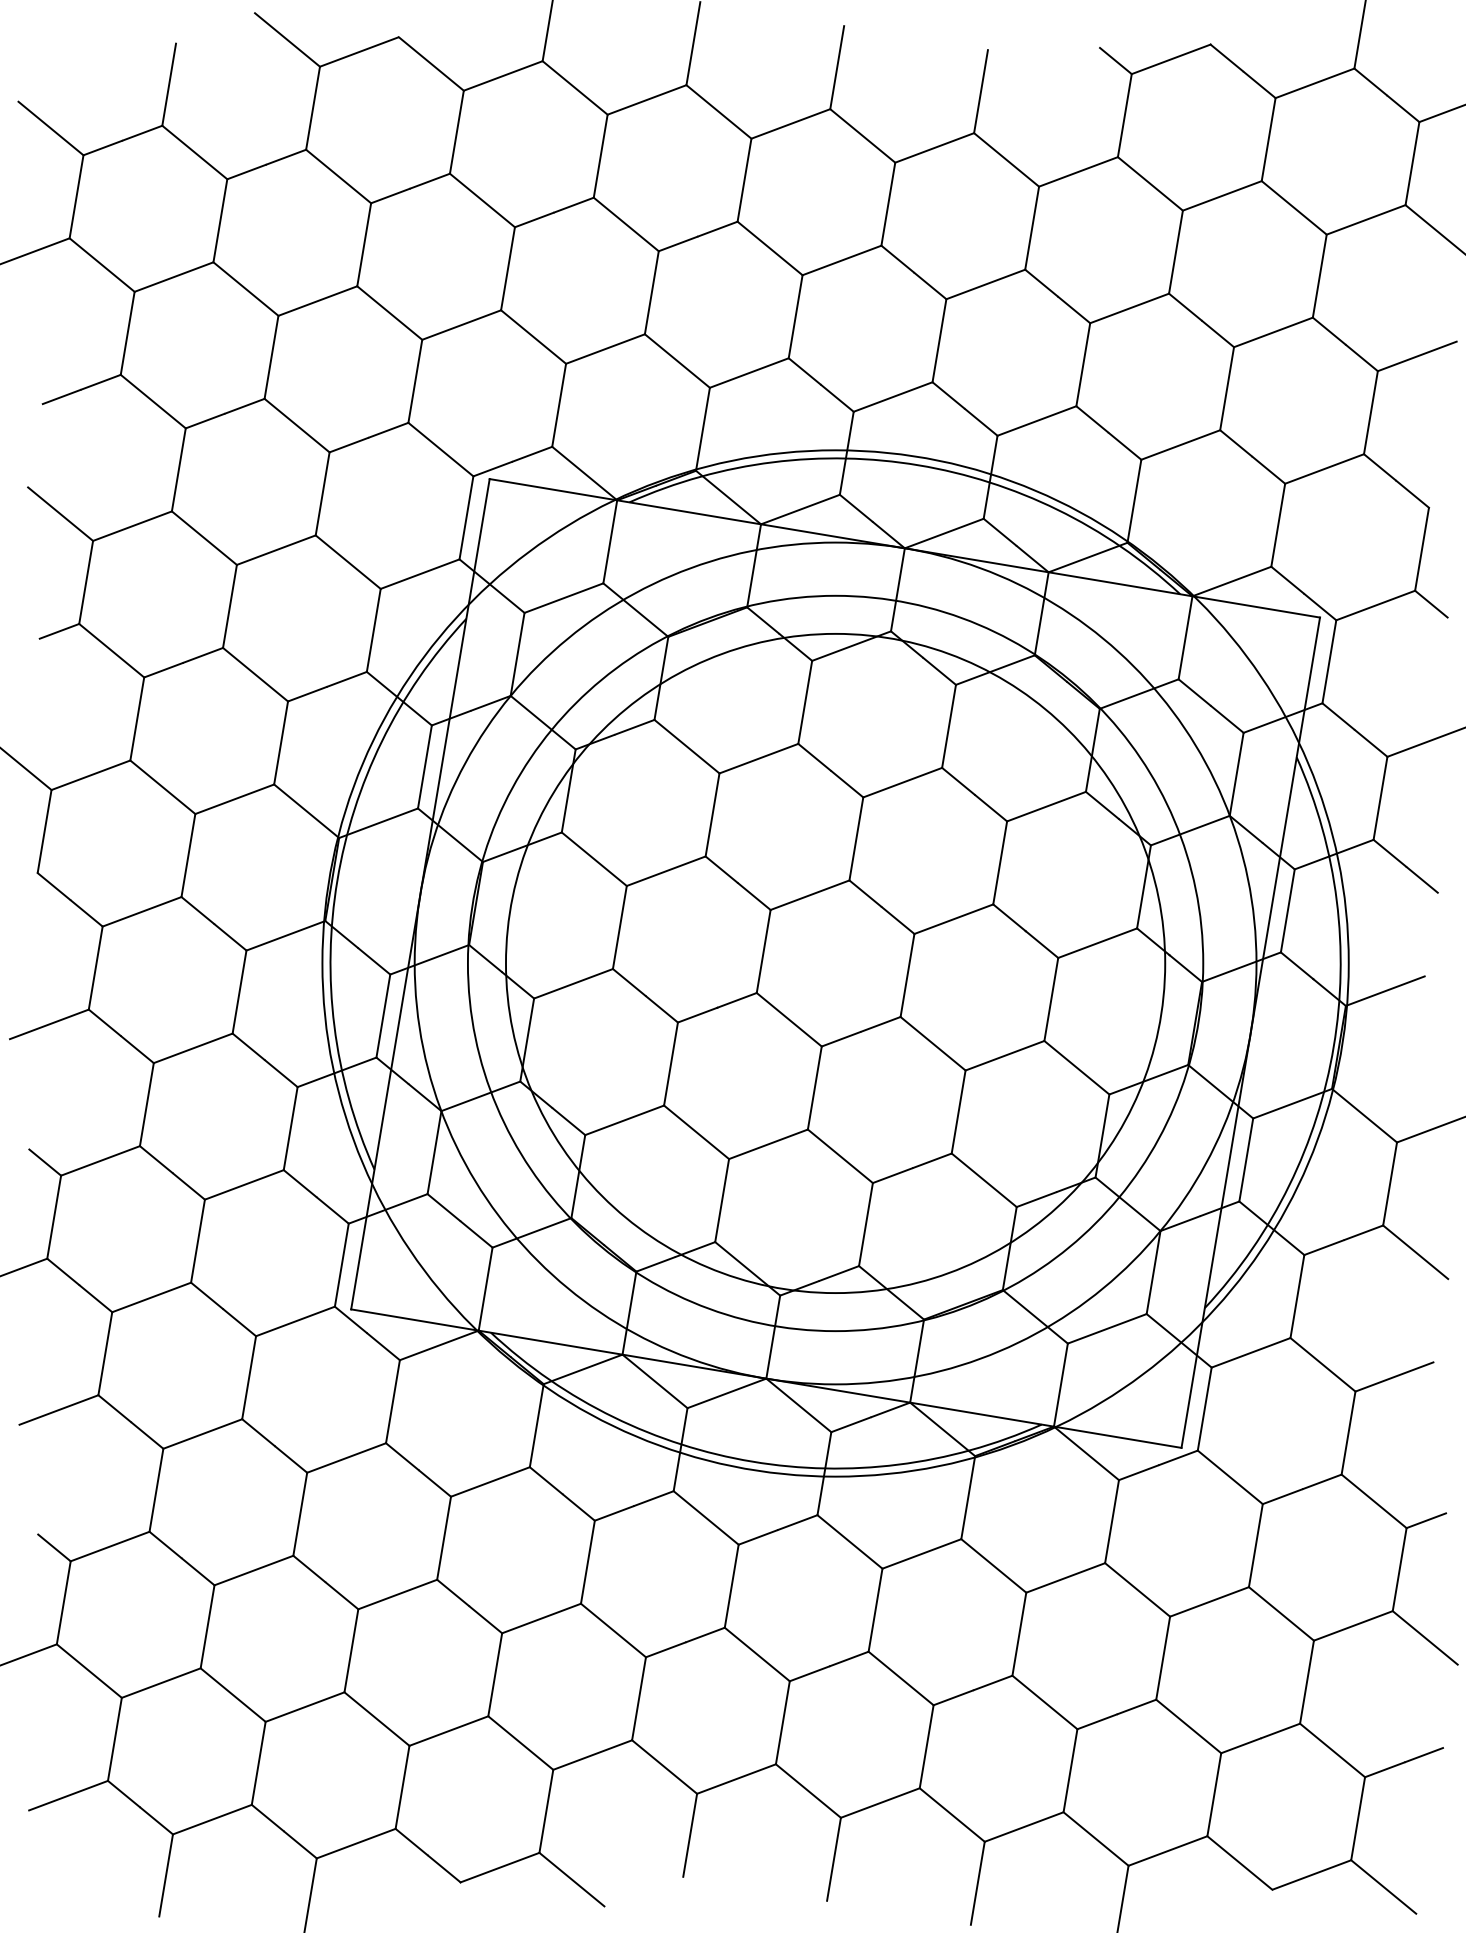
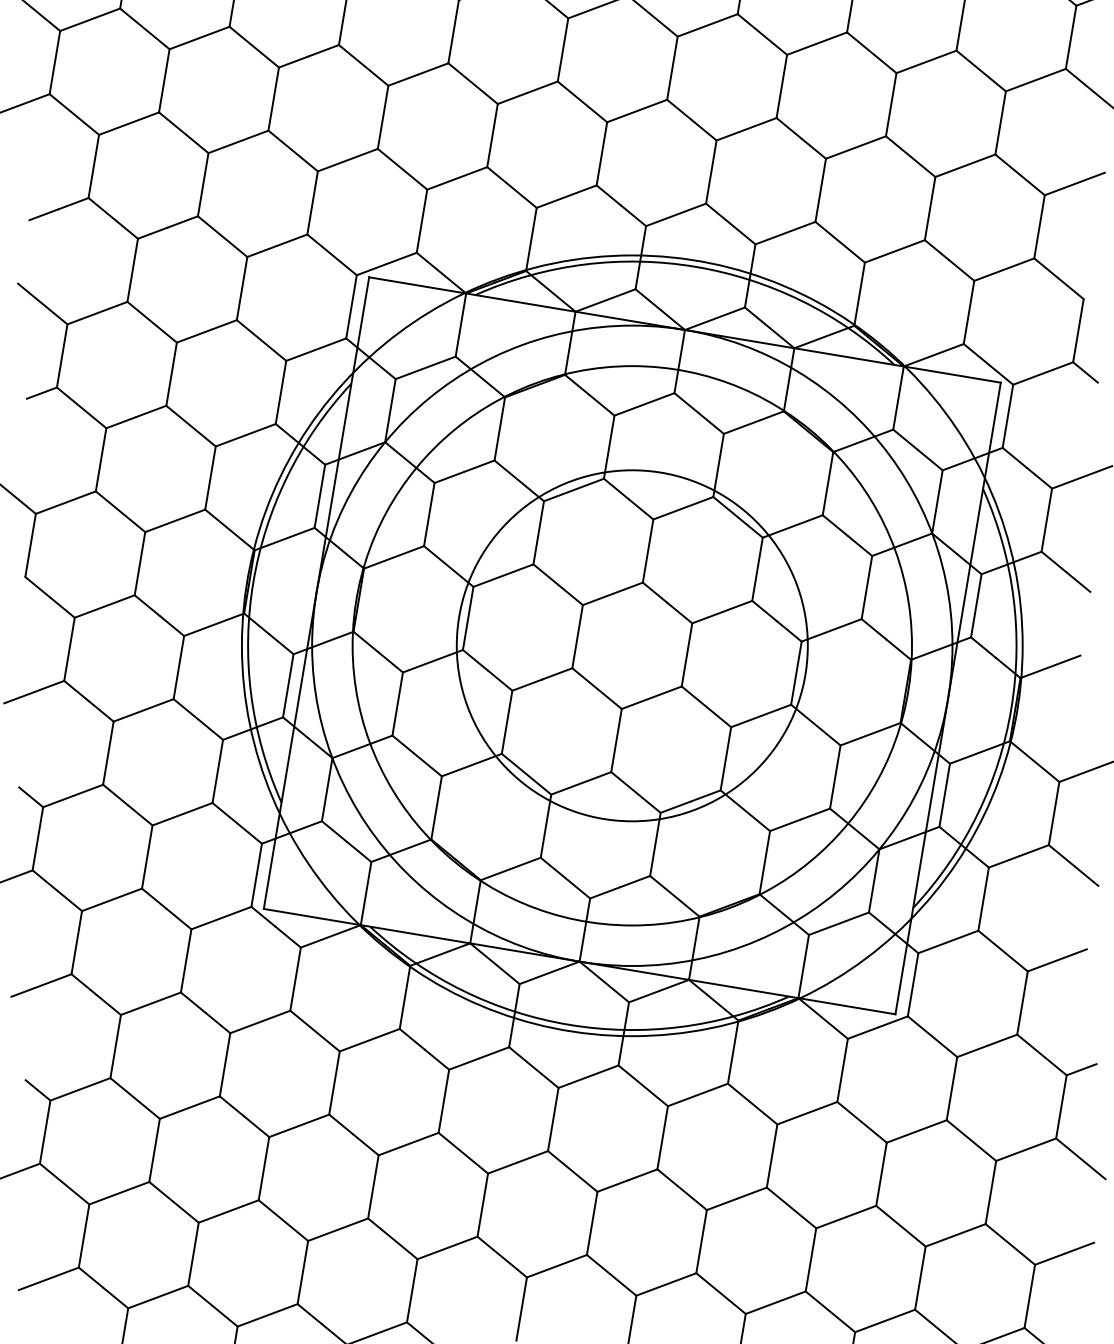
circle: (835, 963) -> (632, 645), size x0.7

